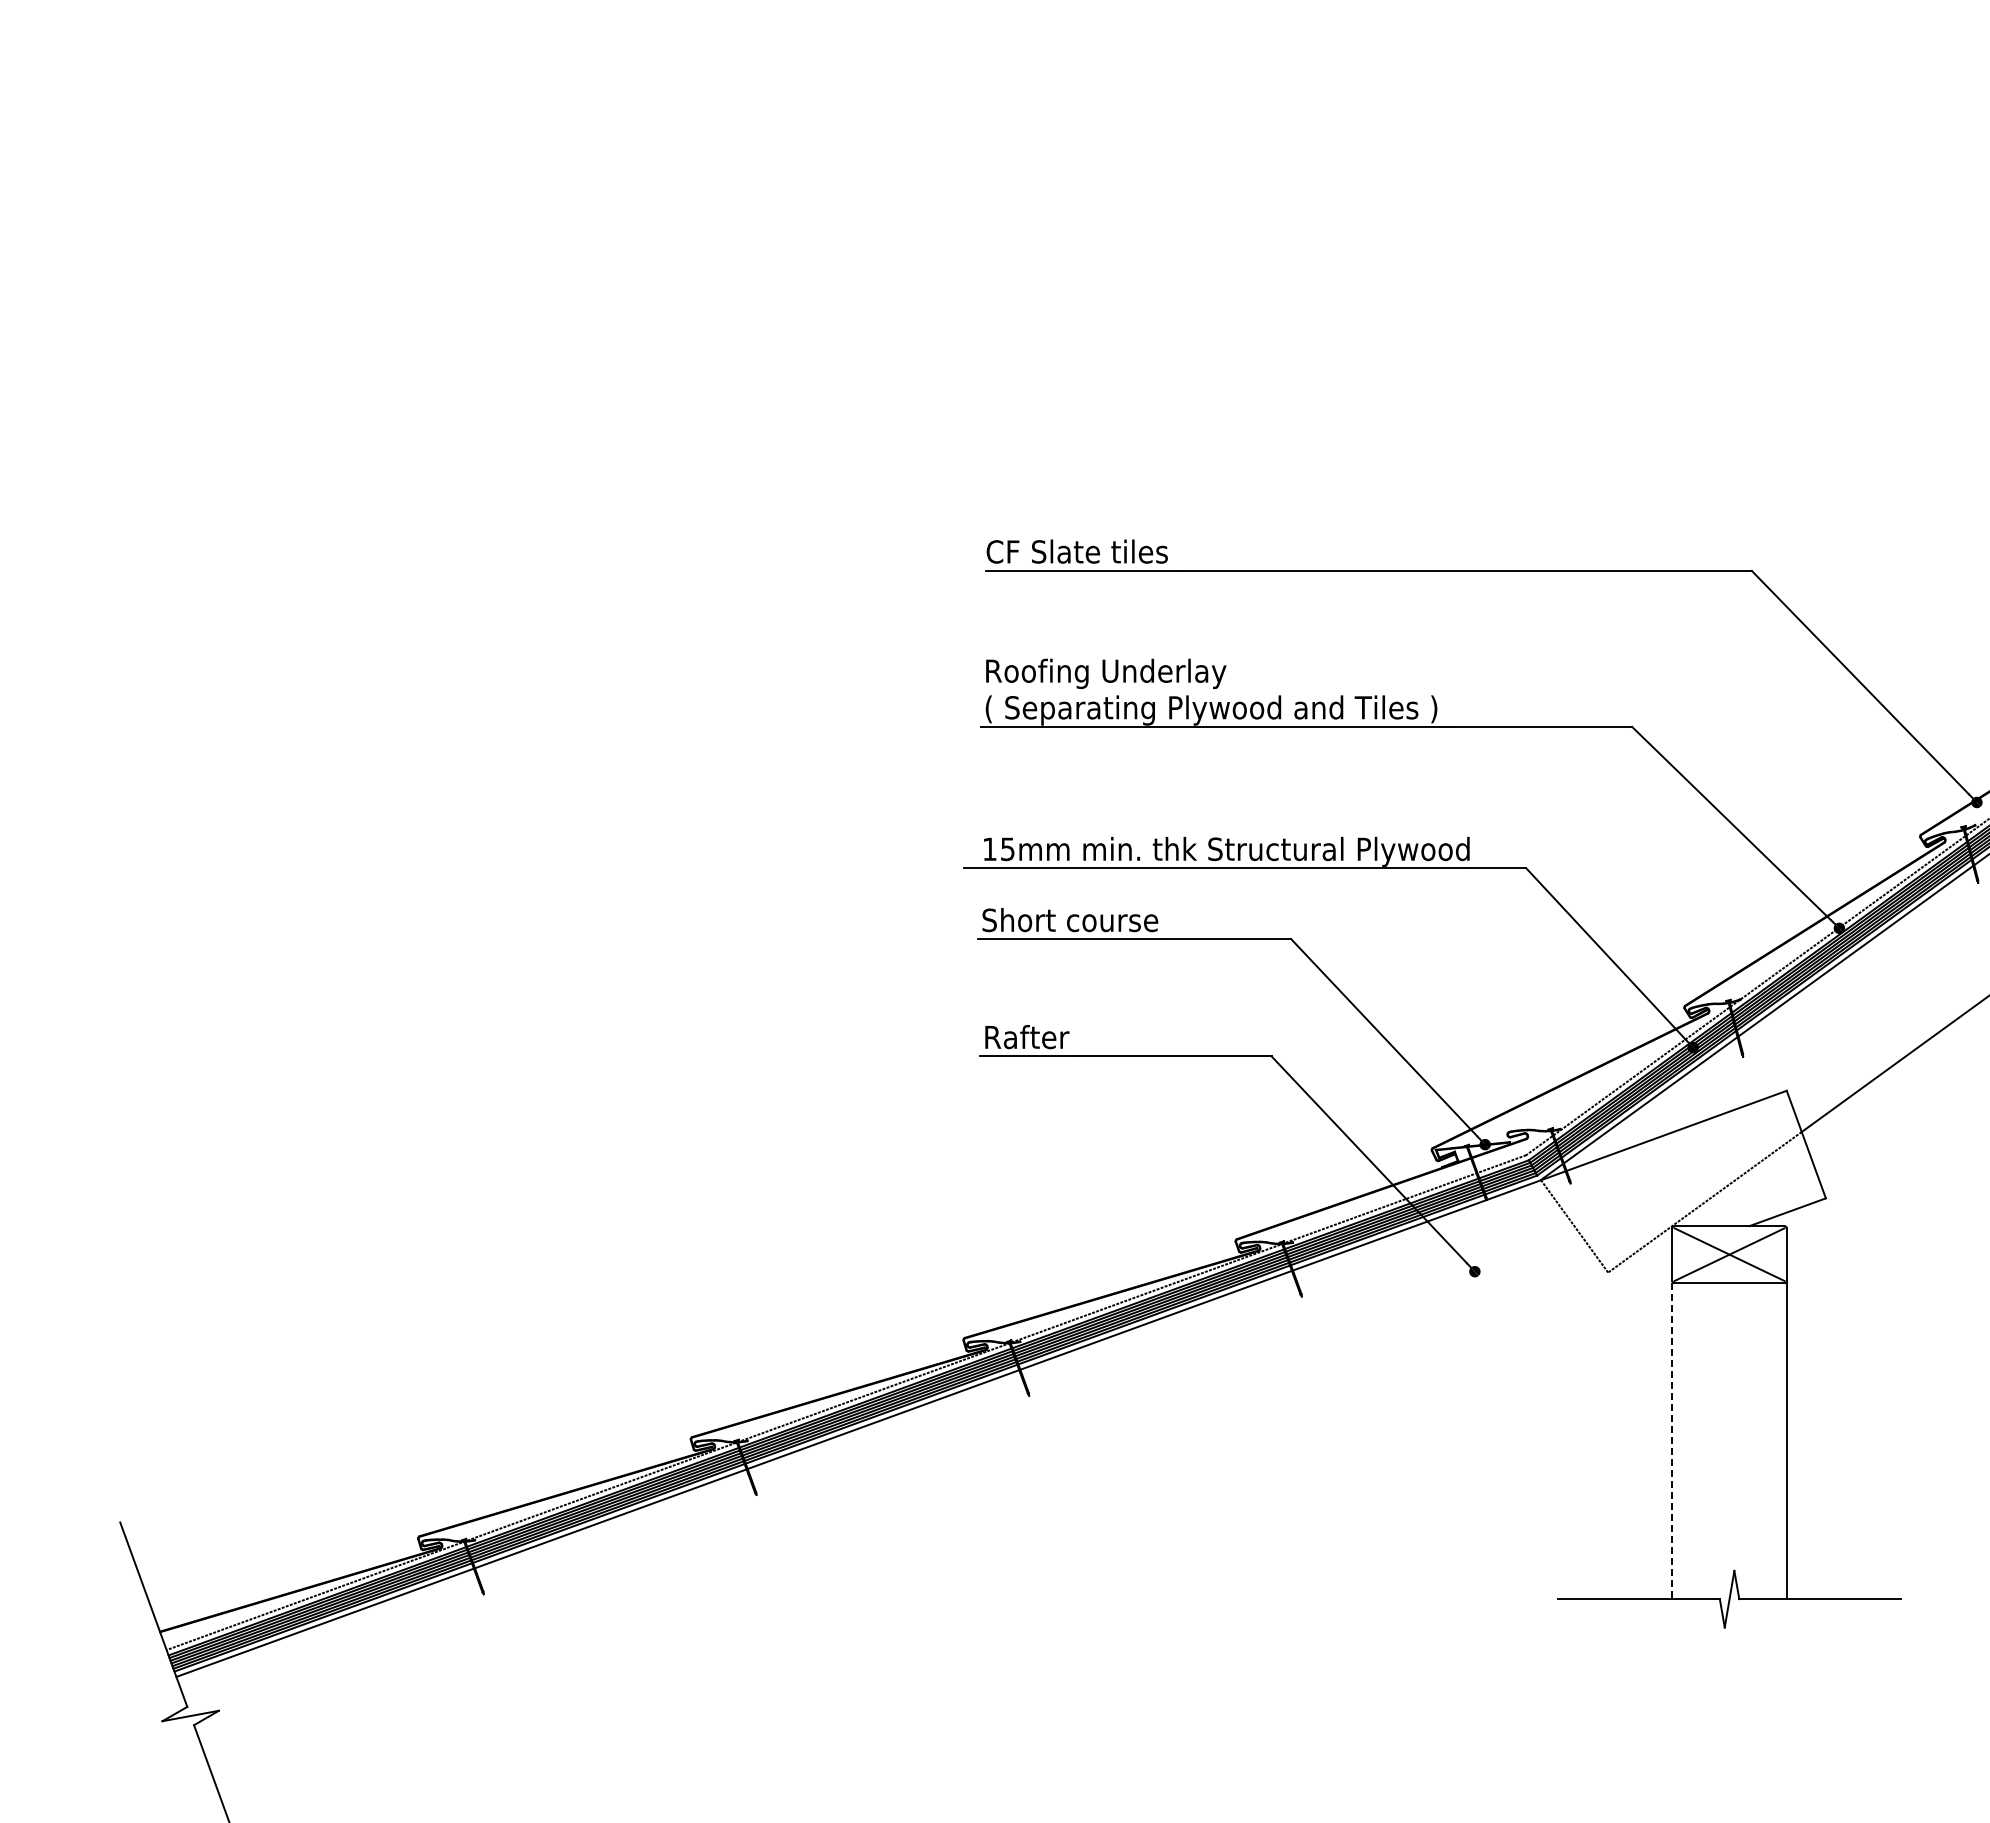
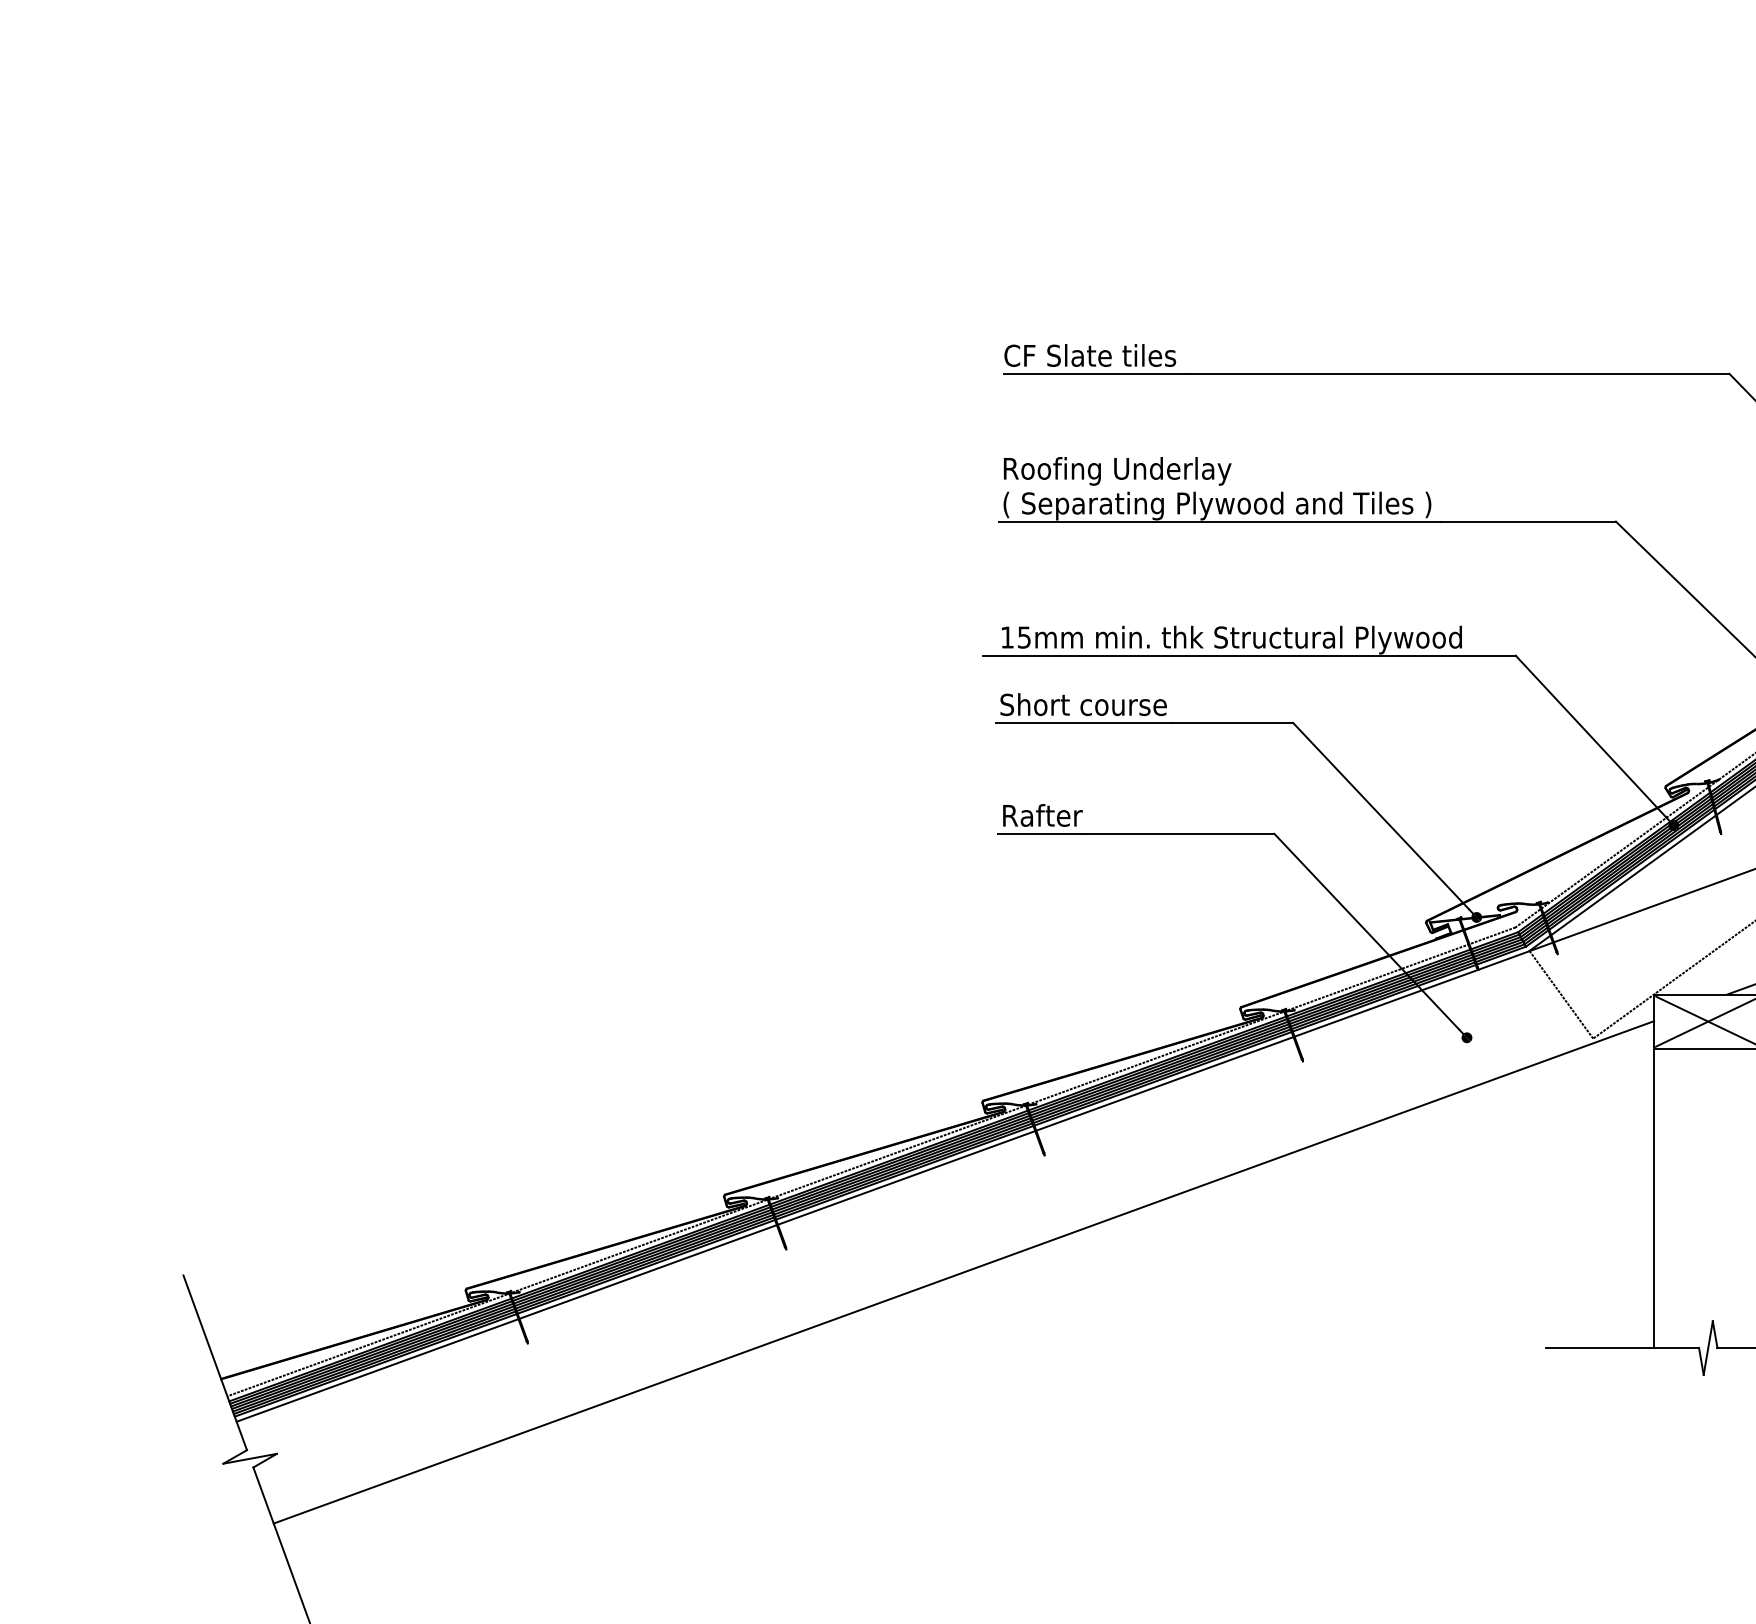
line: (1672, 1441) -> (1654, 1198), dashed -> solid
line: (943, 1519) -> (963, 1272), added

